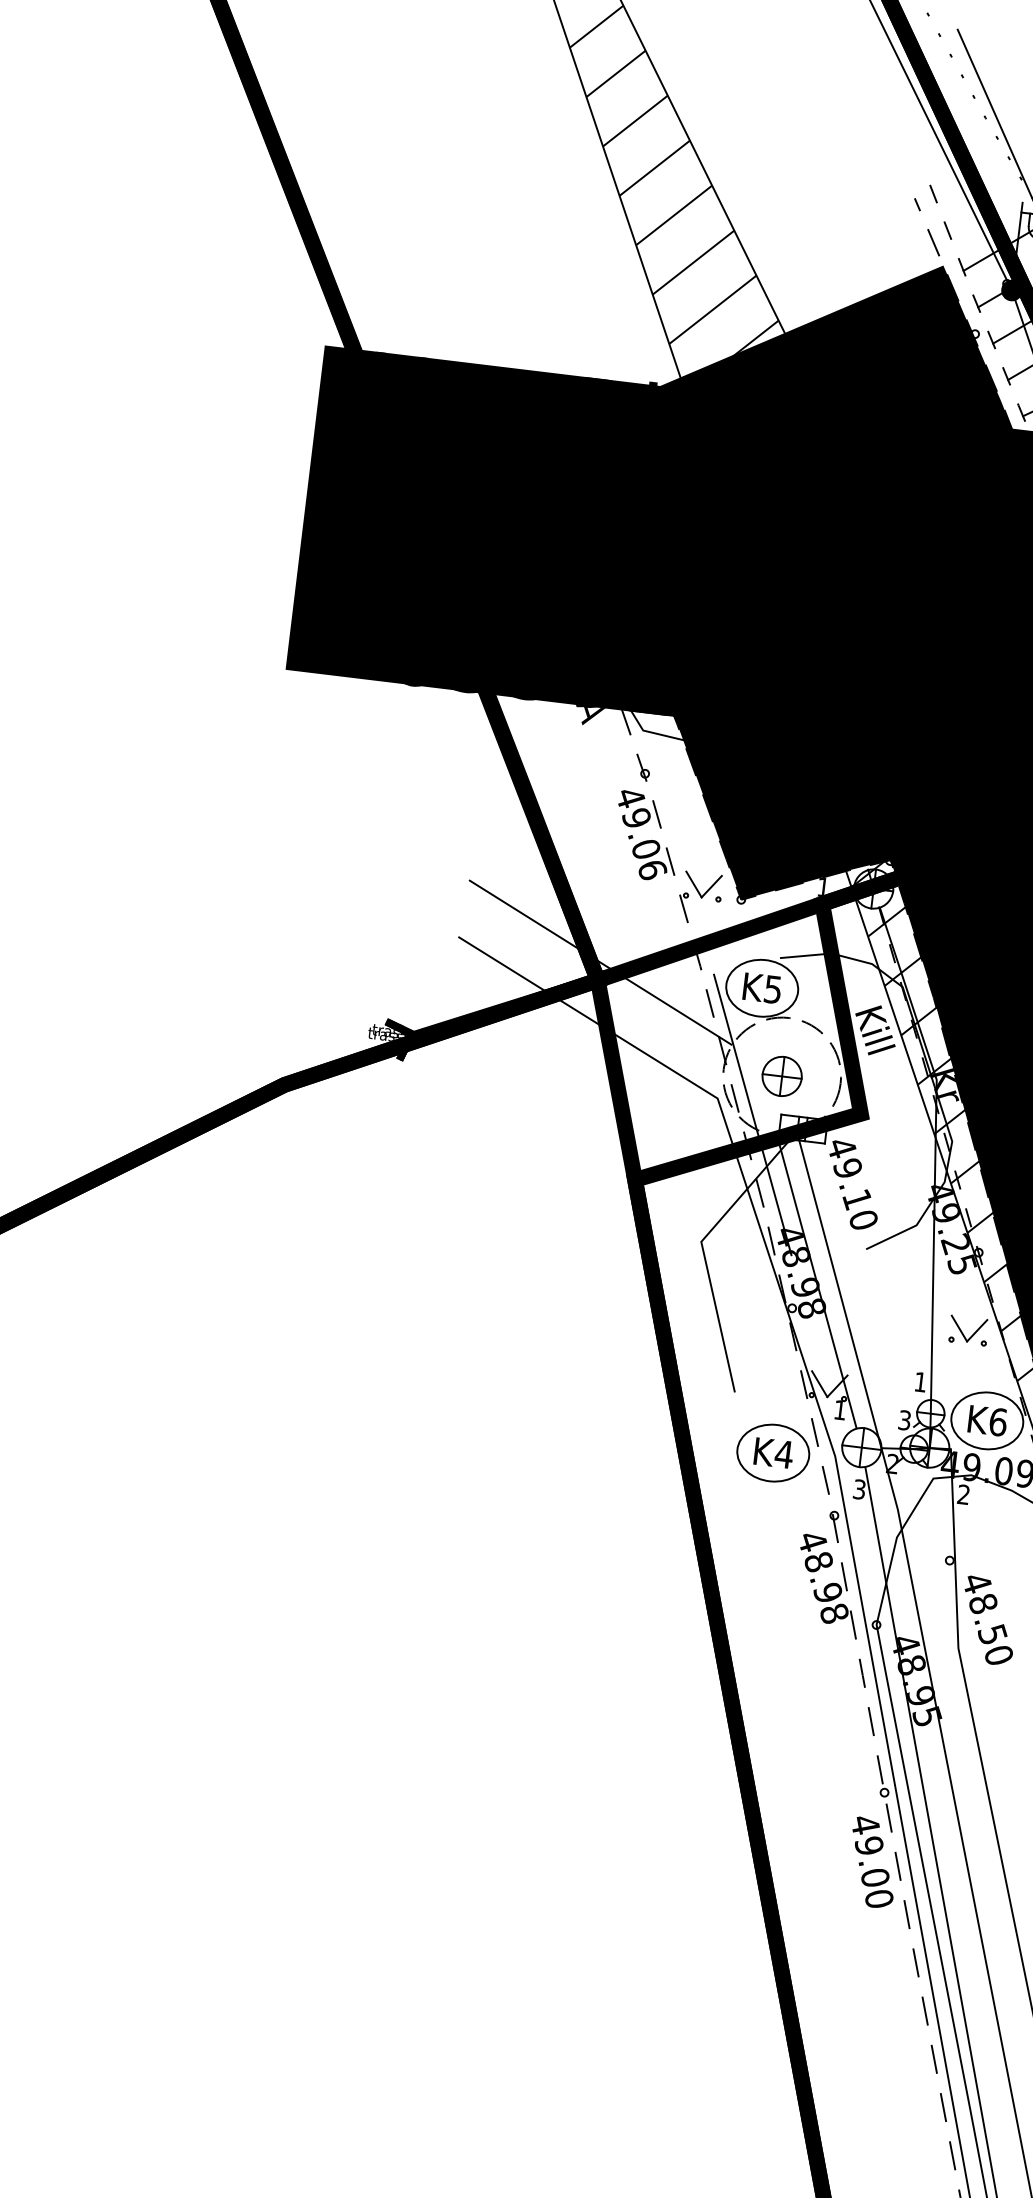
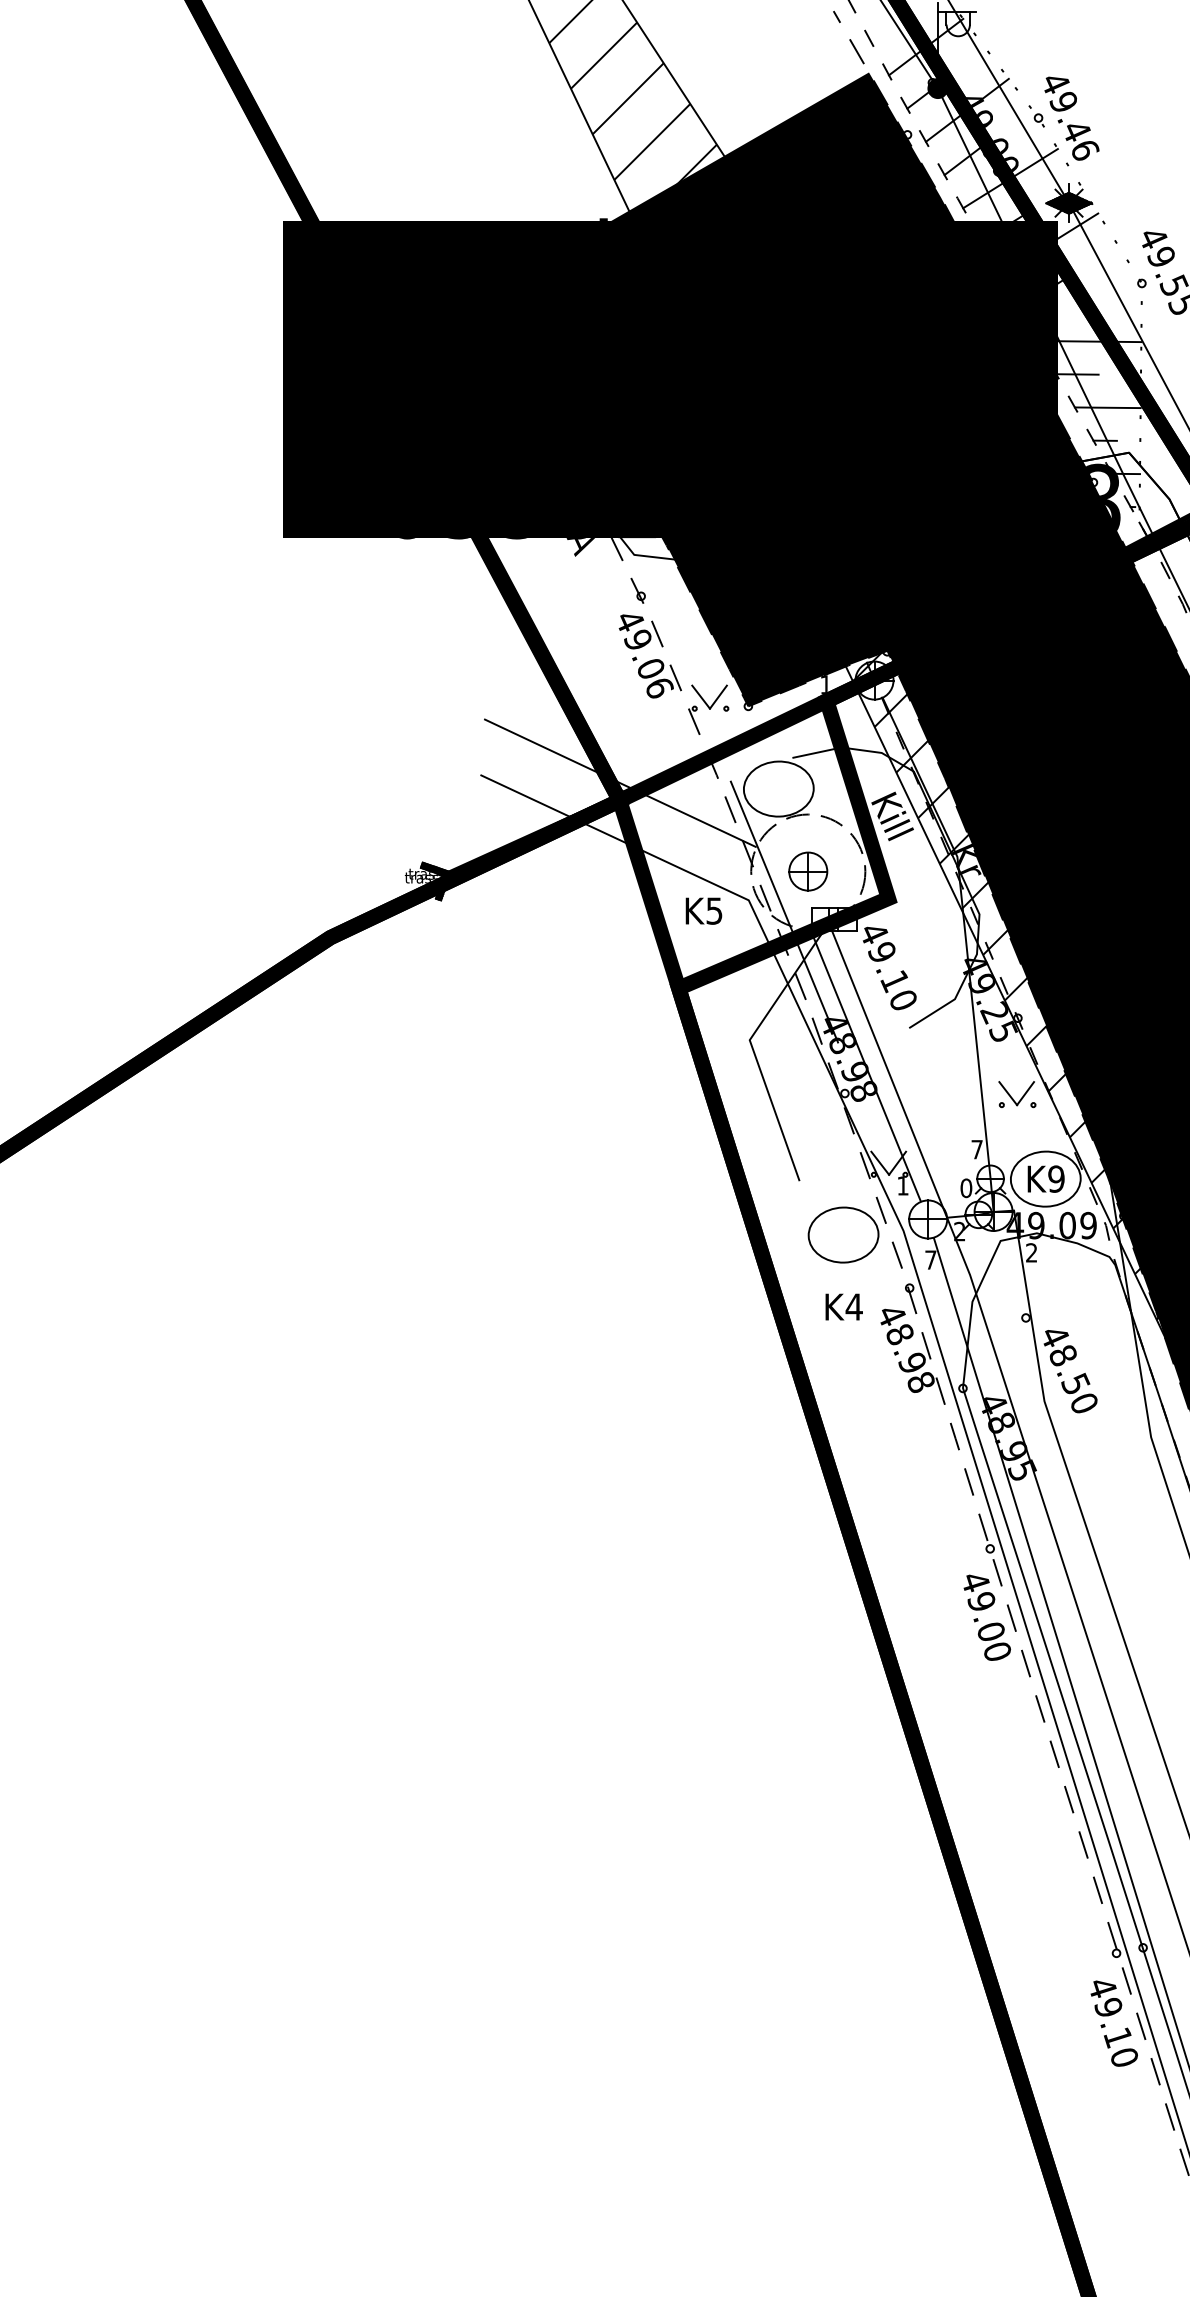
text: (761, 987) -> (703, 910), moved
text: (920, 1381) -> (976, 1149), 1 -> 7
text: (904, 1420) -> (966, 1188), 3 -> 0
text: (998, 1421) -> (1056, 1178), K6 -> K9
text: (773, 1452) -> (843, 1306), moved
text: (859, 1488) -> (930, 1259), 3 -> 7

